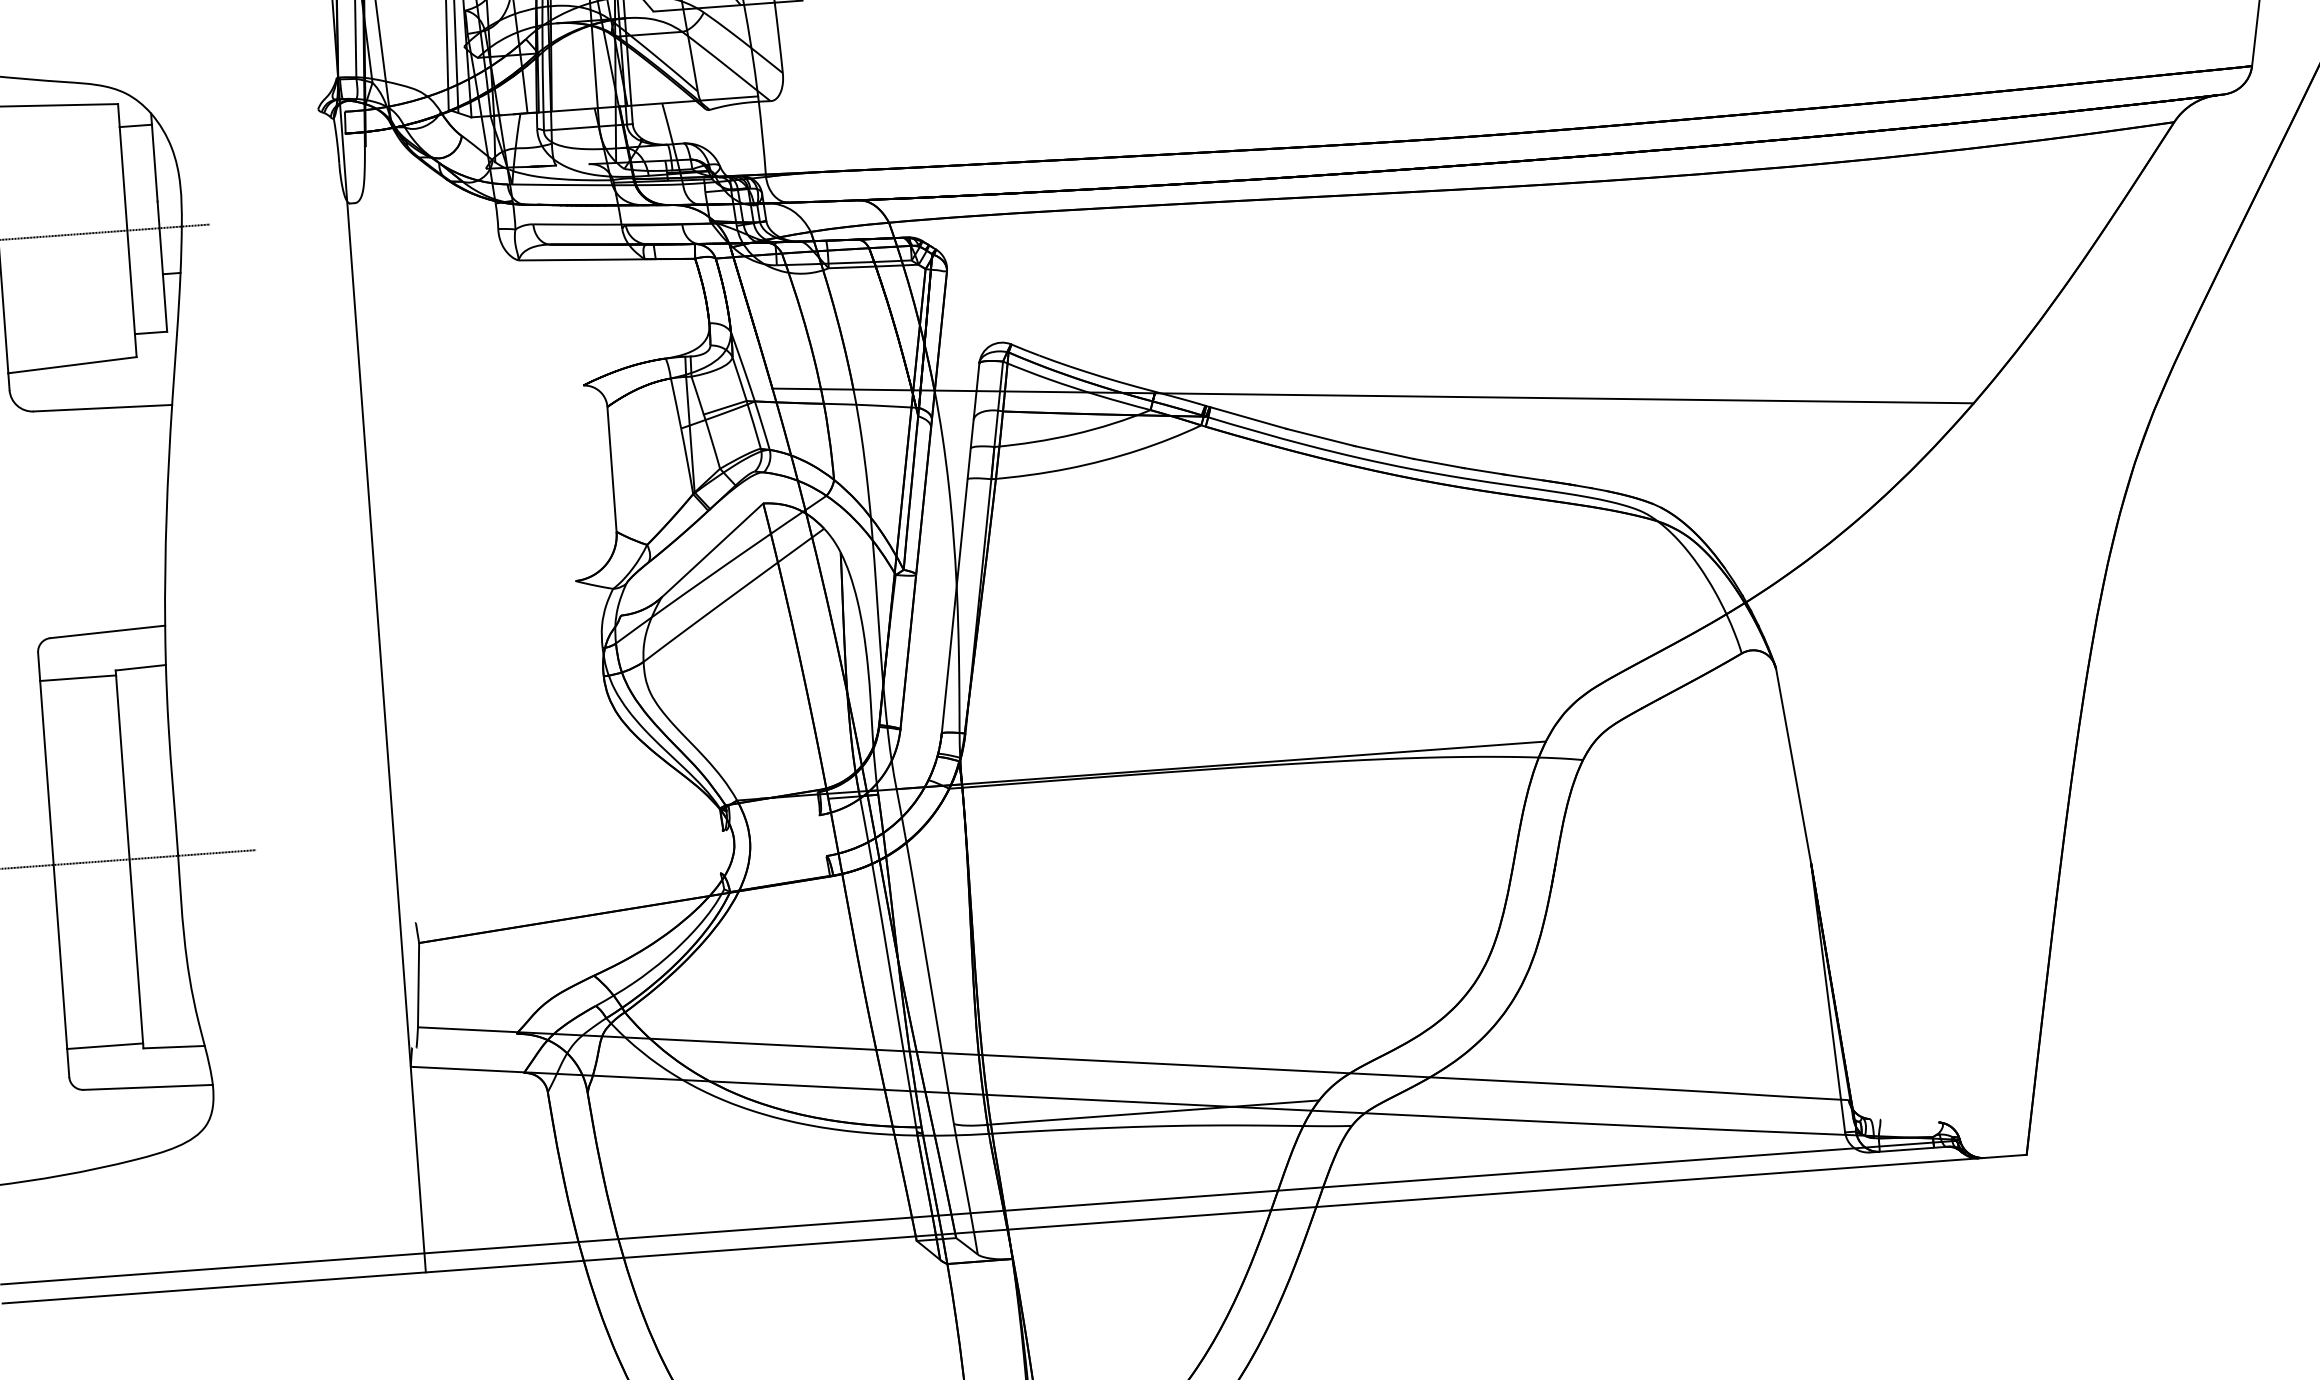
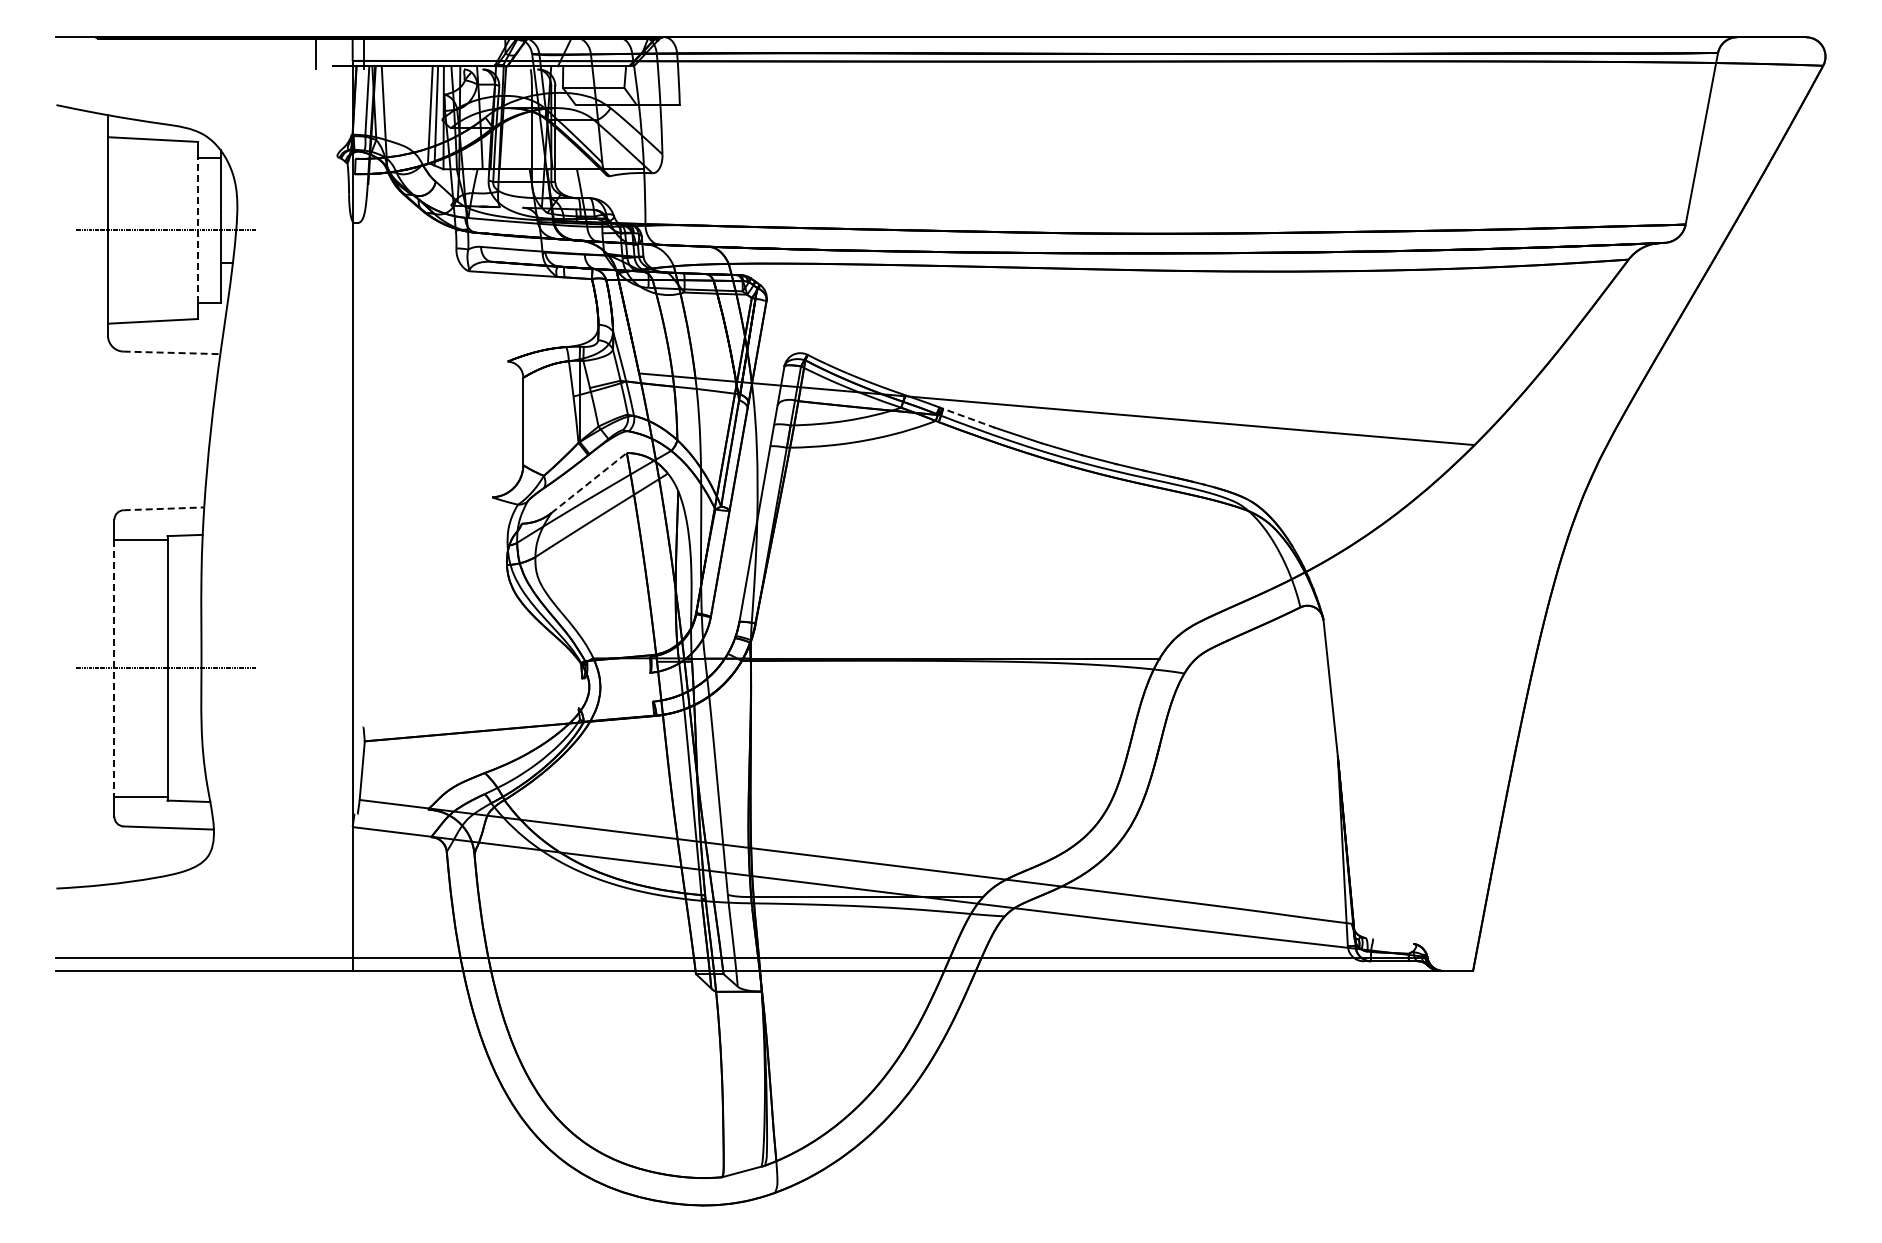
line: (127, 229) -> (198, 229), solid -> dashed
line: (103, 407) -> (172, 352), solid -> dashed
line: (1247, 418) -> (968, 418), solid -> dashed
line: (713, 549) -> (589, 482), solid -> dashed
line: (108, 631) -> (164, 508), solid -> dashed
line: (53, 865) -> (114, 668), solid -> dashed

